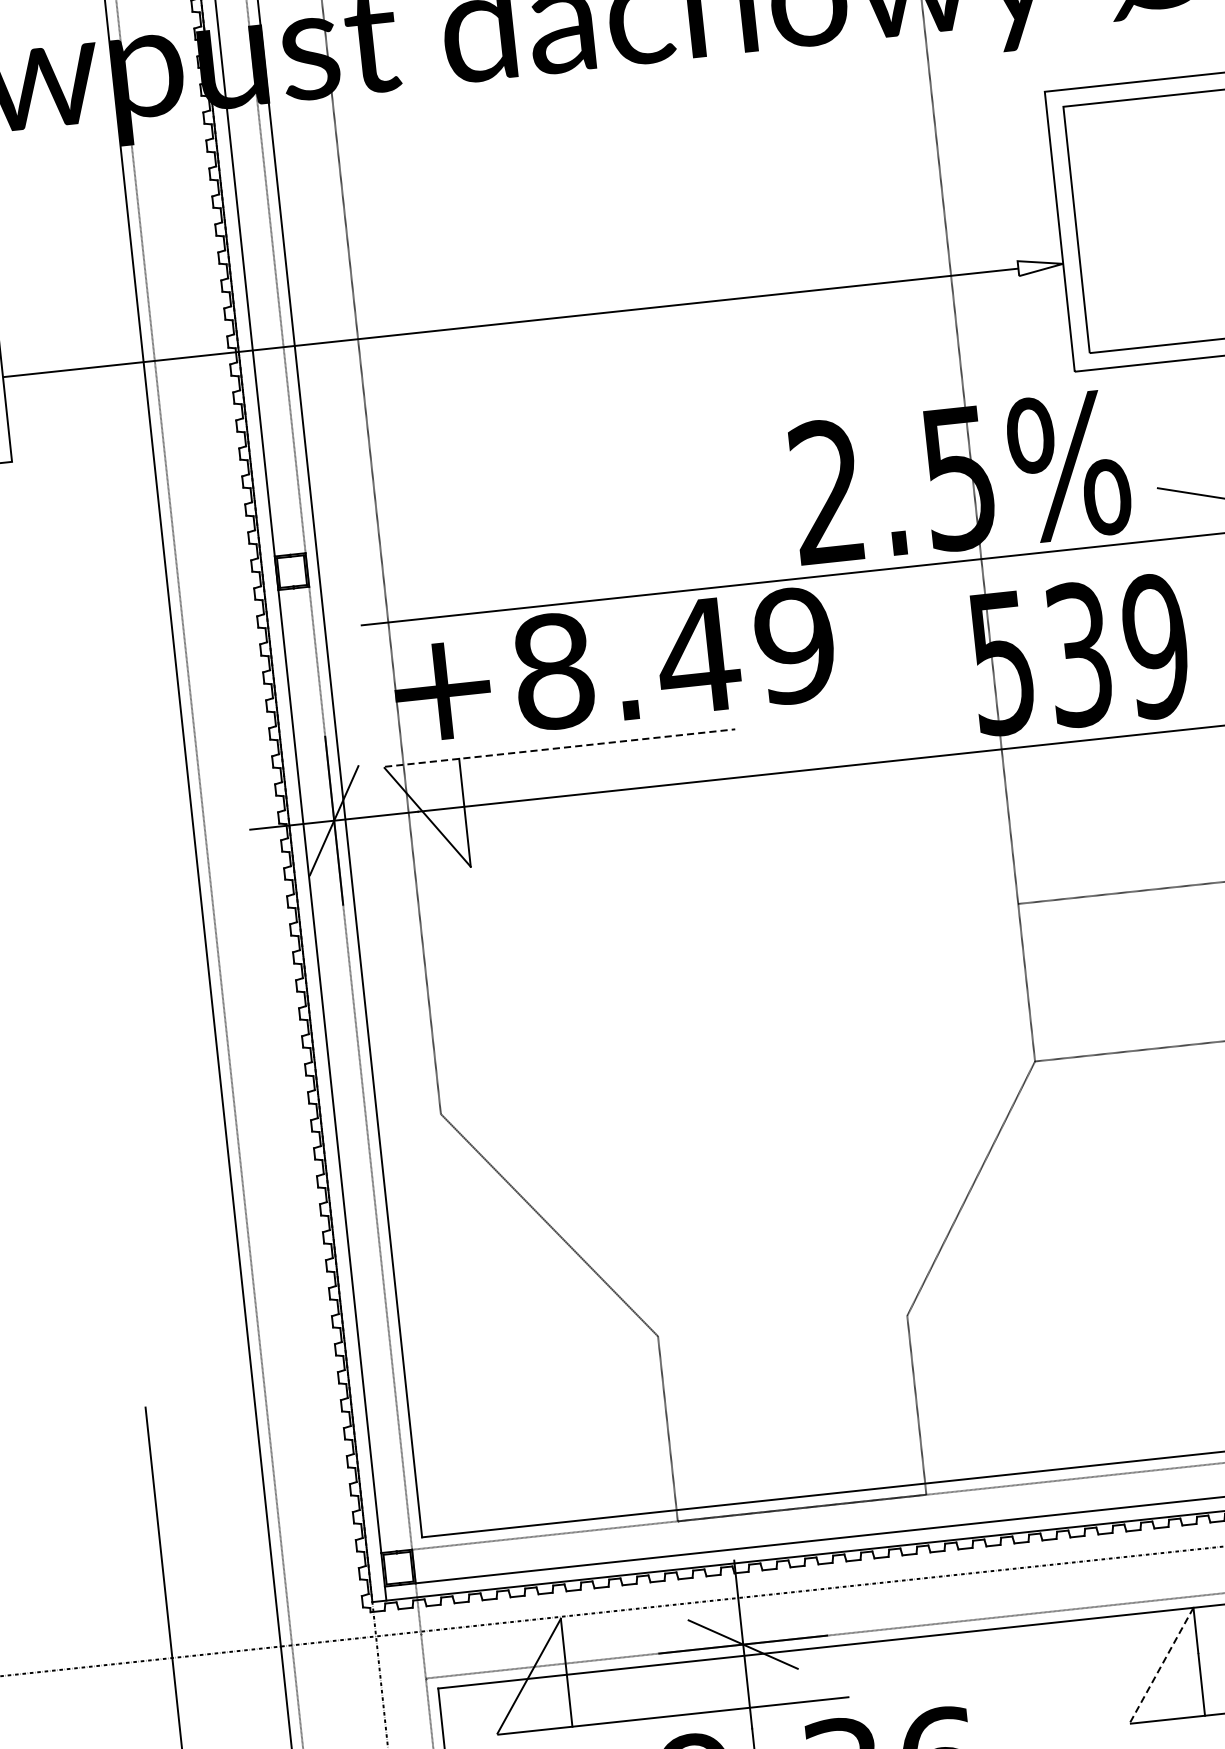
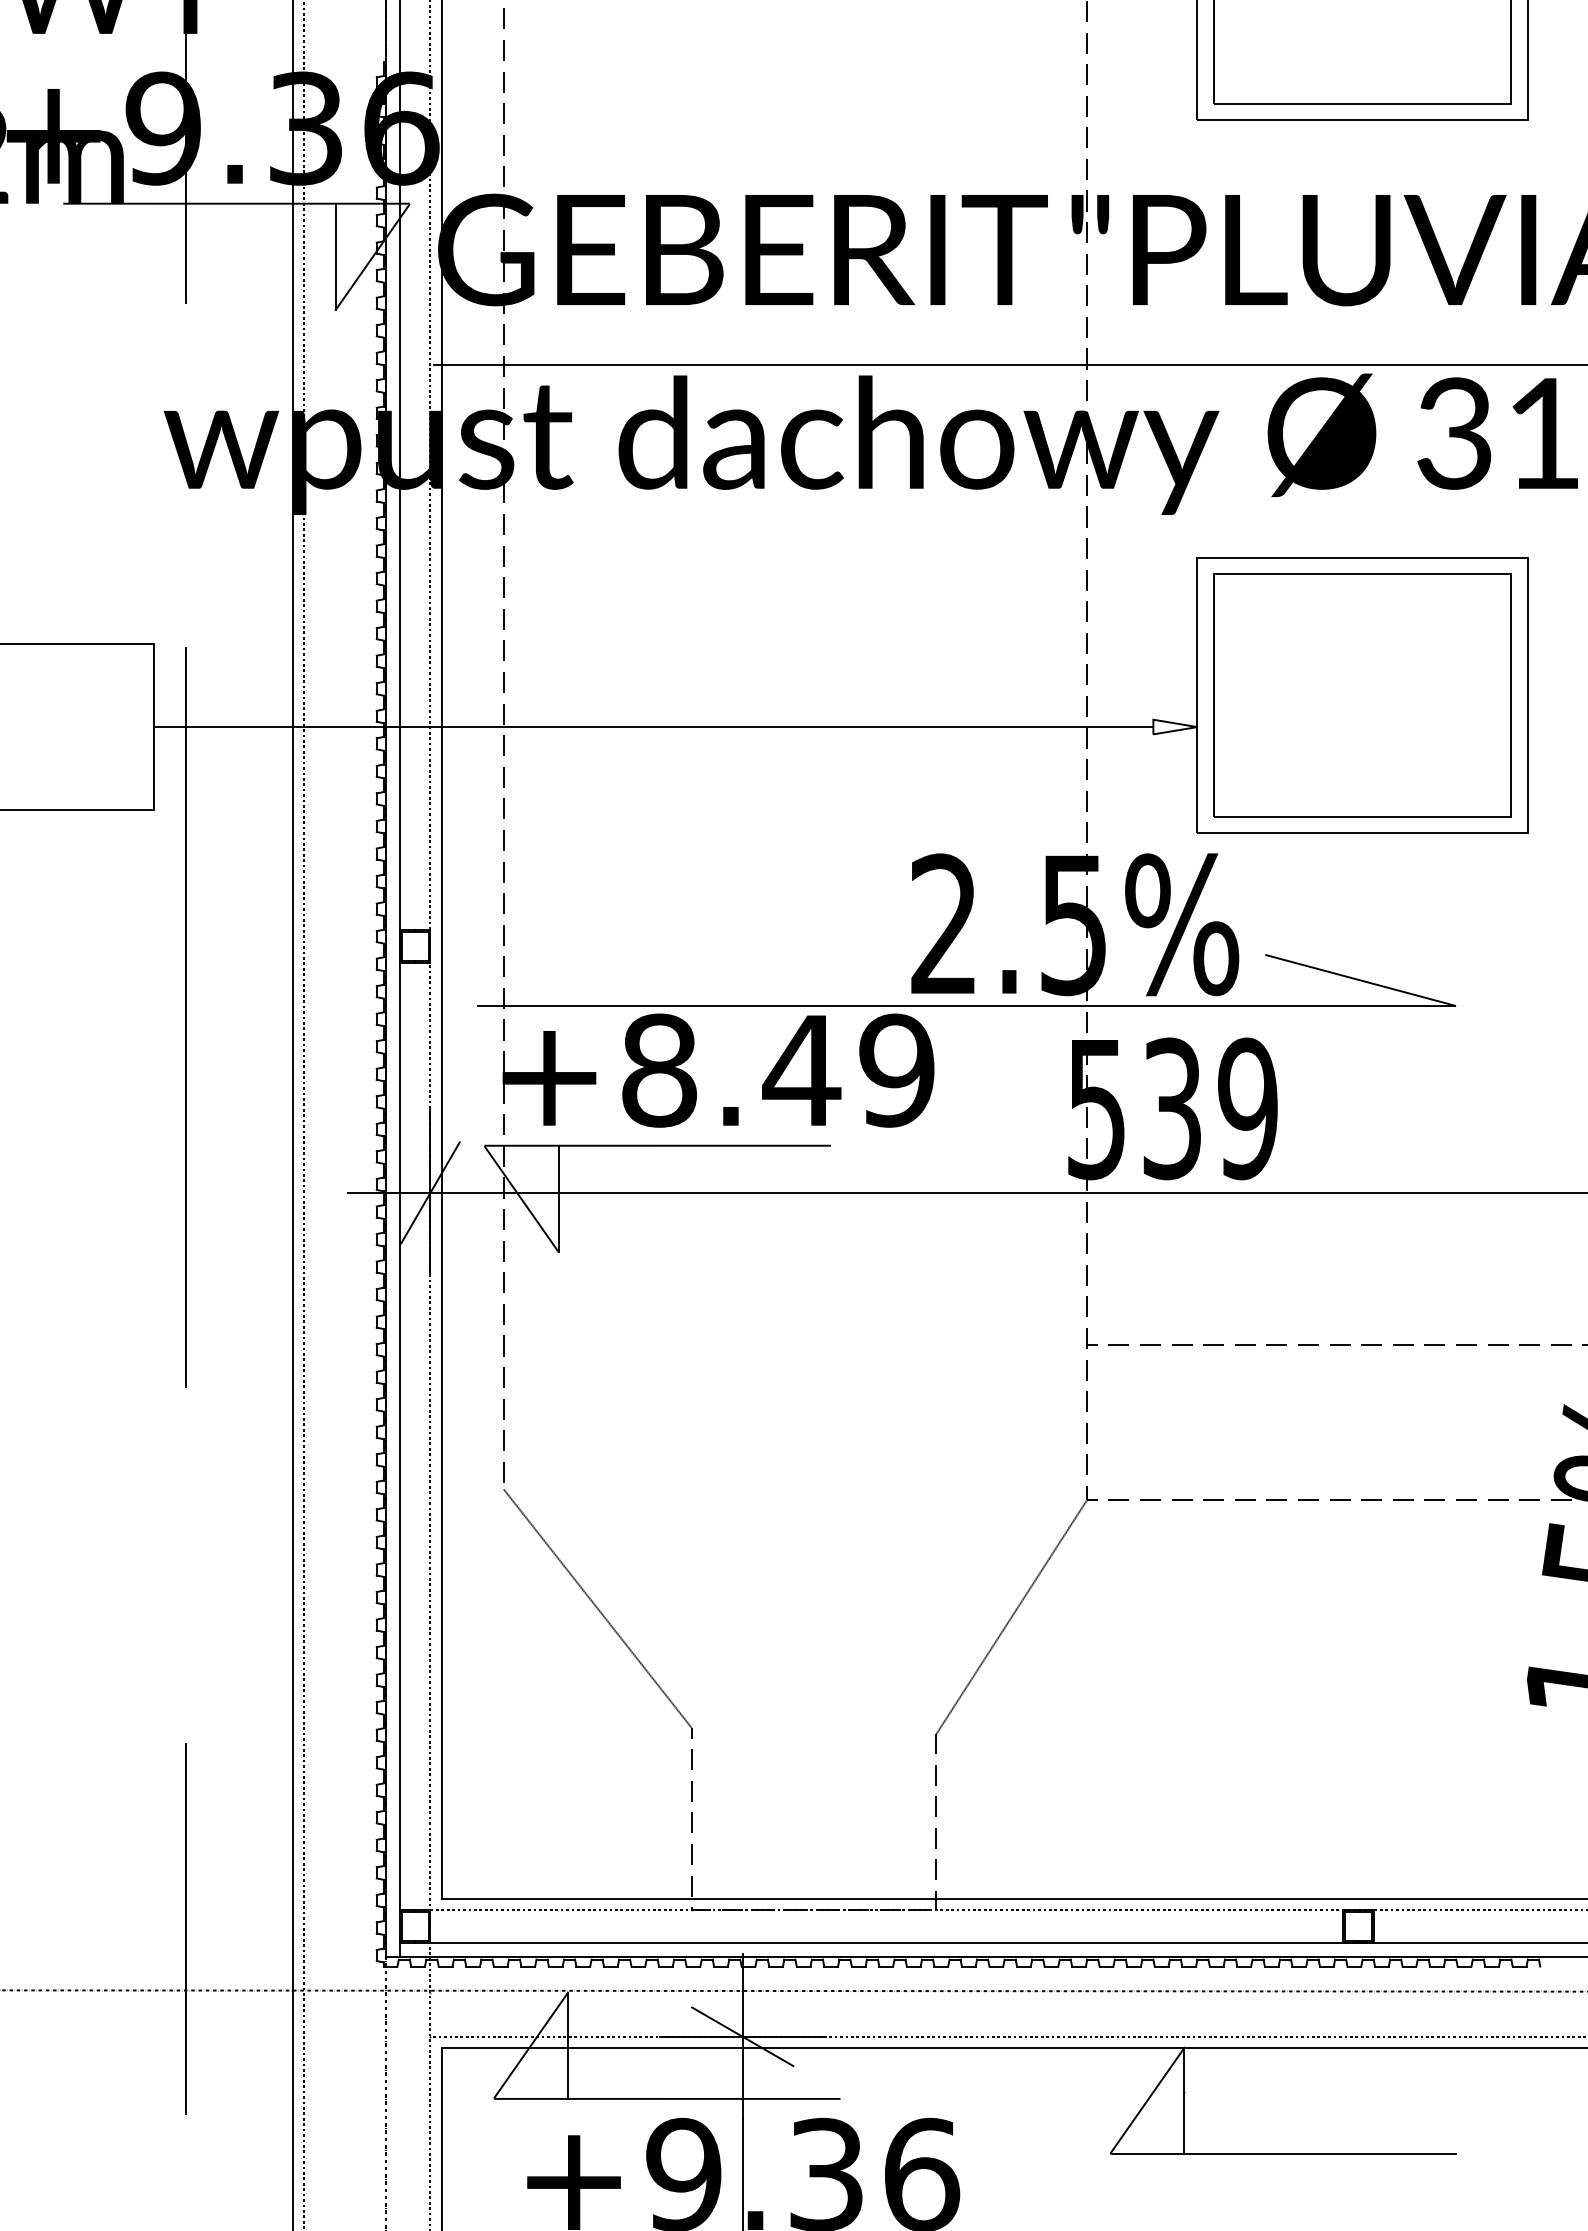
line: (67, 667) -> (186, 1016), added
line: (560, 747) -> (658, 1145), dashed -> solid
line: (1161, 1665) -> (1147, 2100), dashed -> solid

